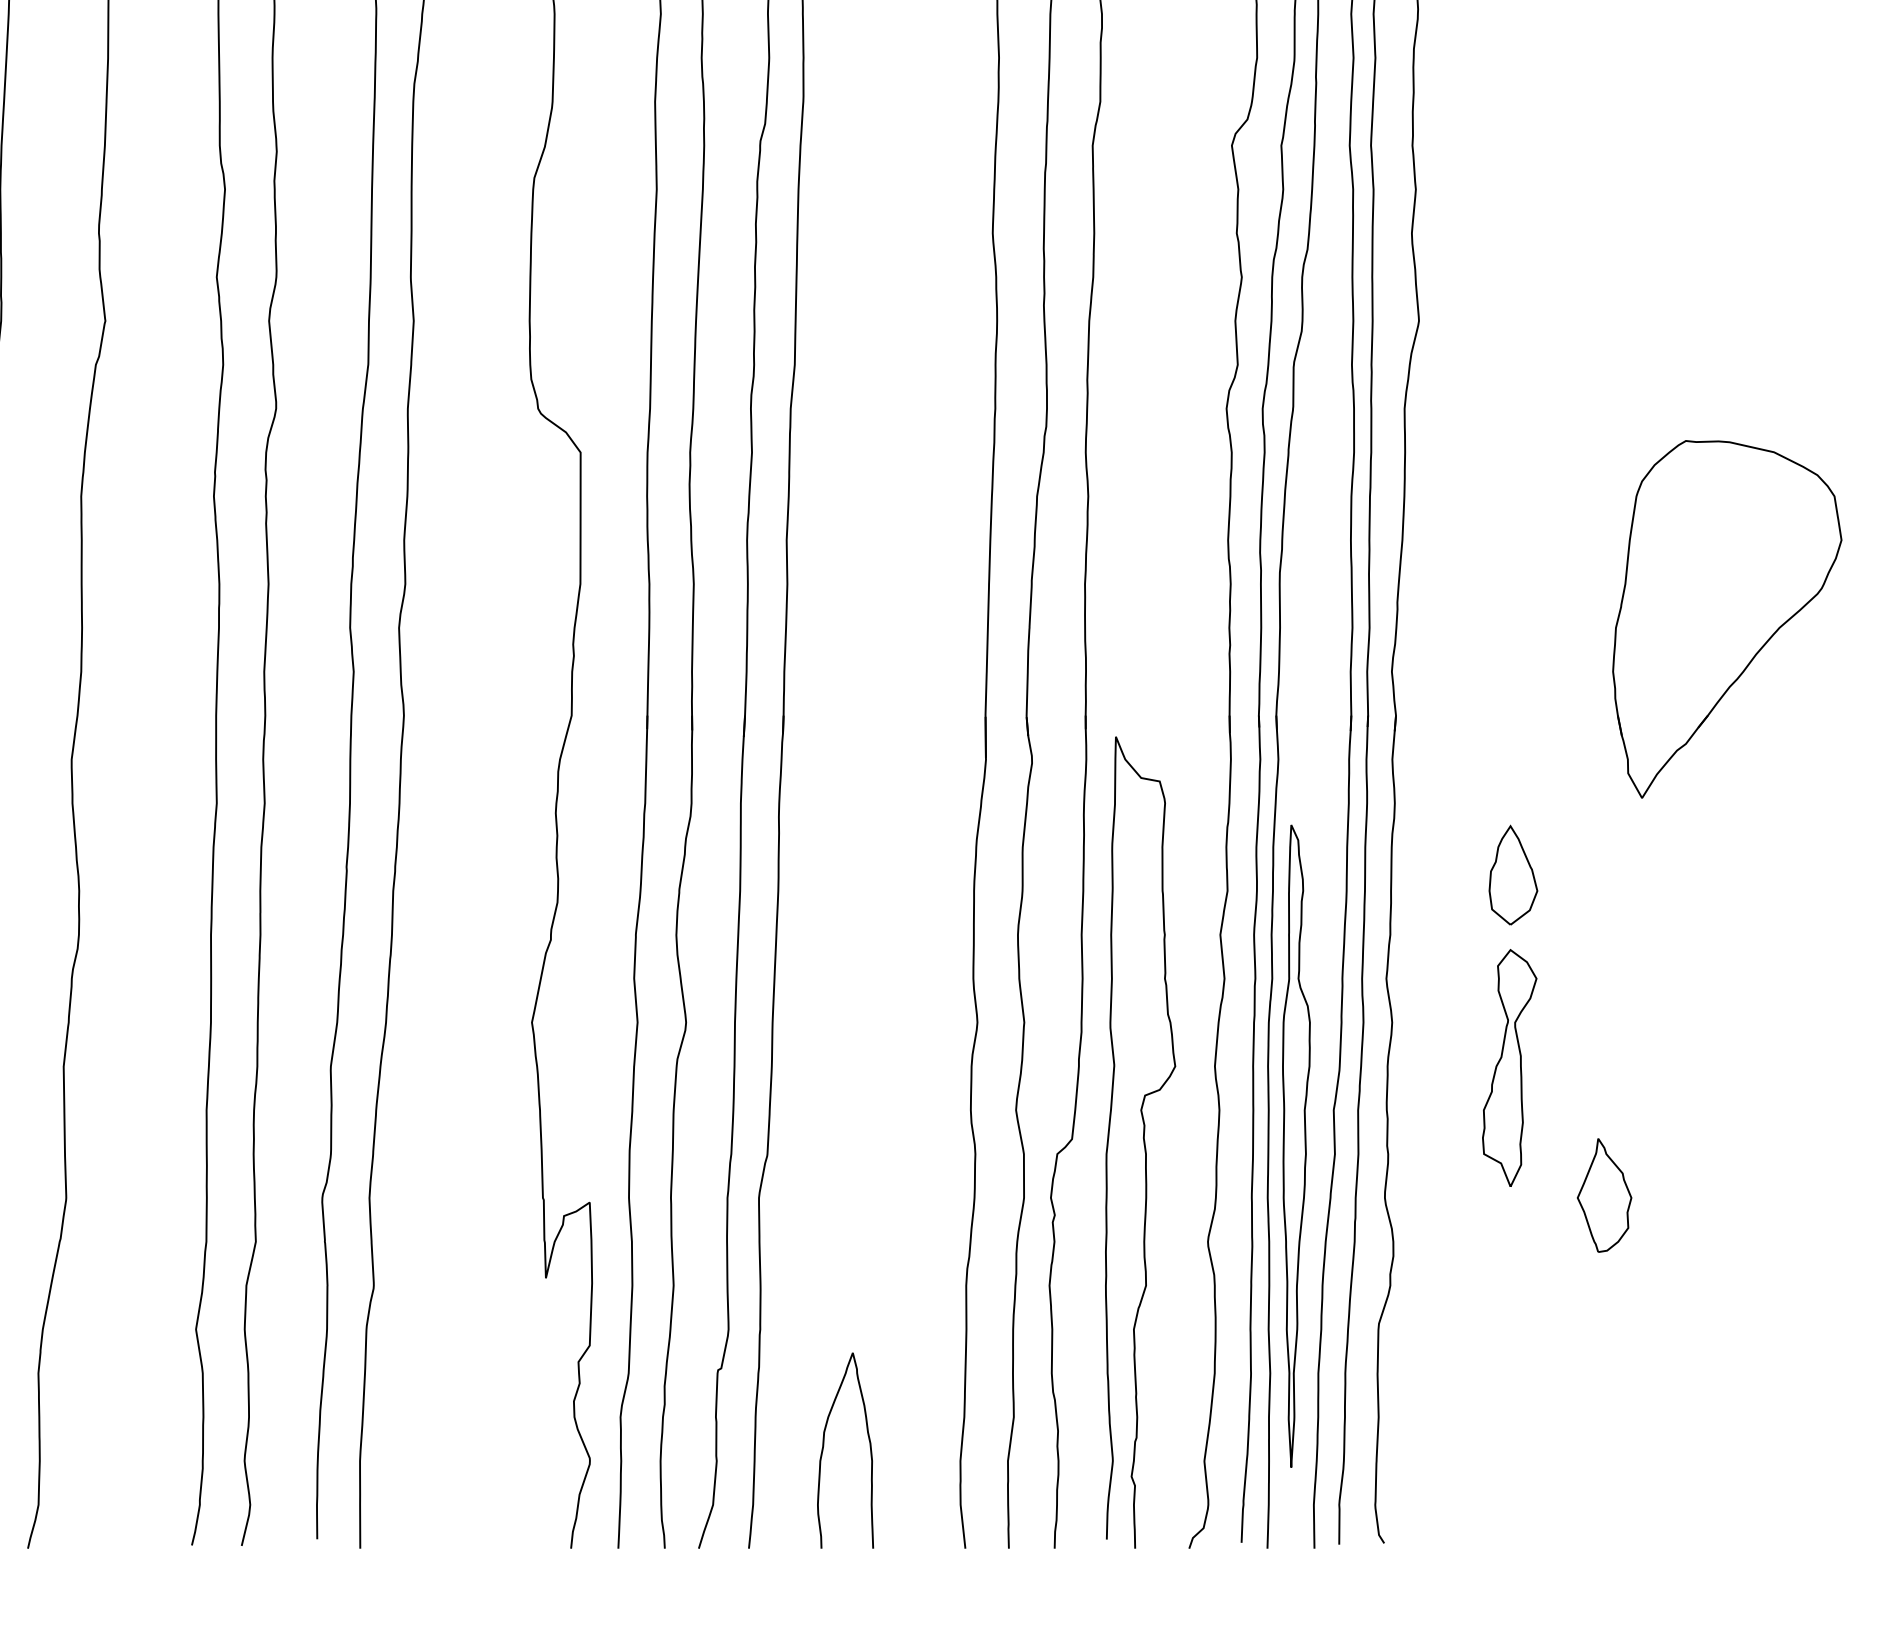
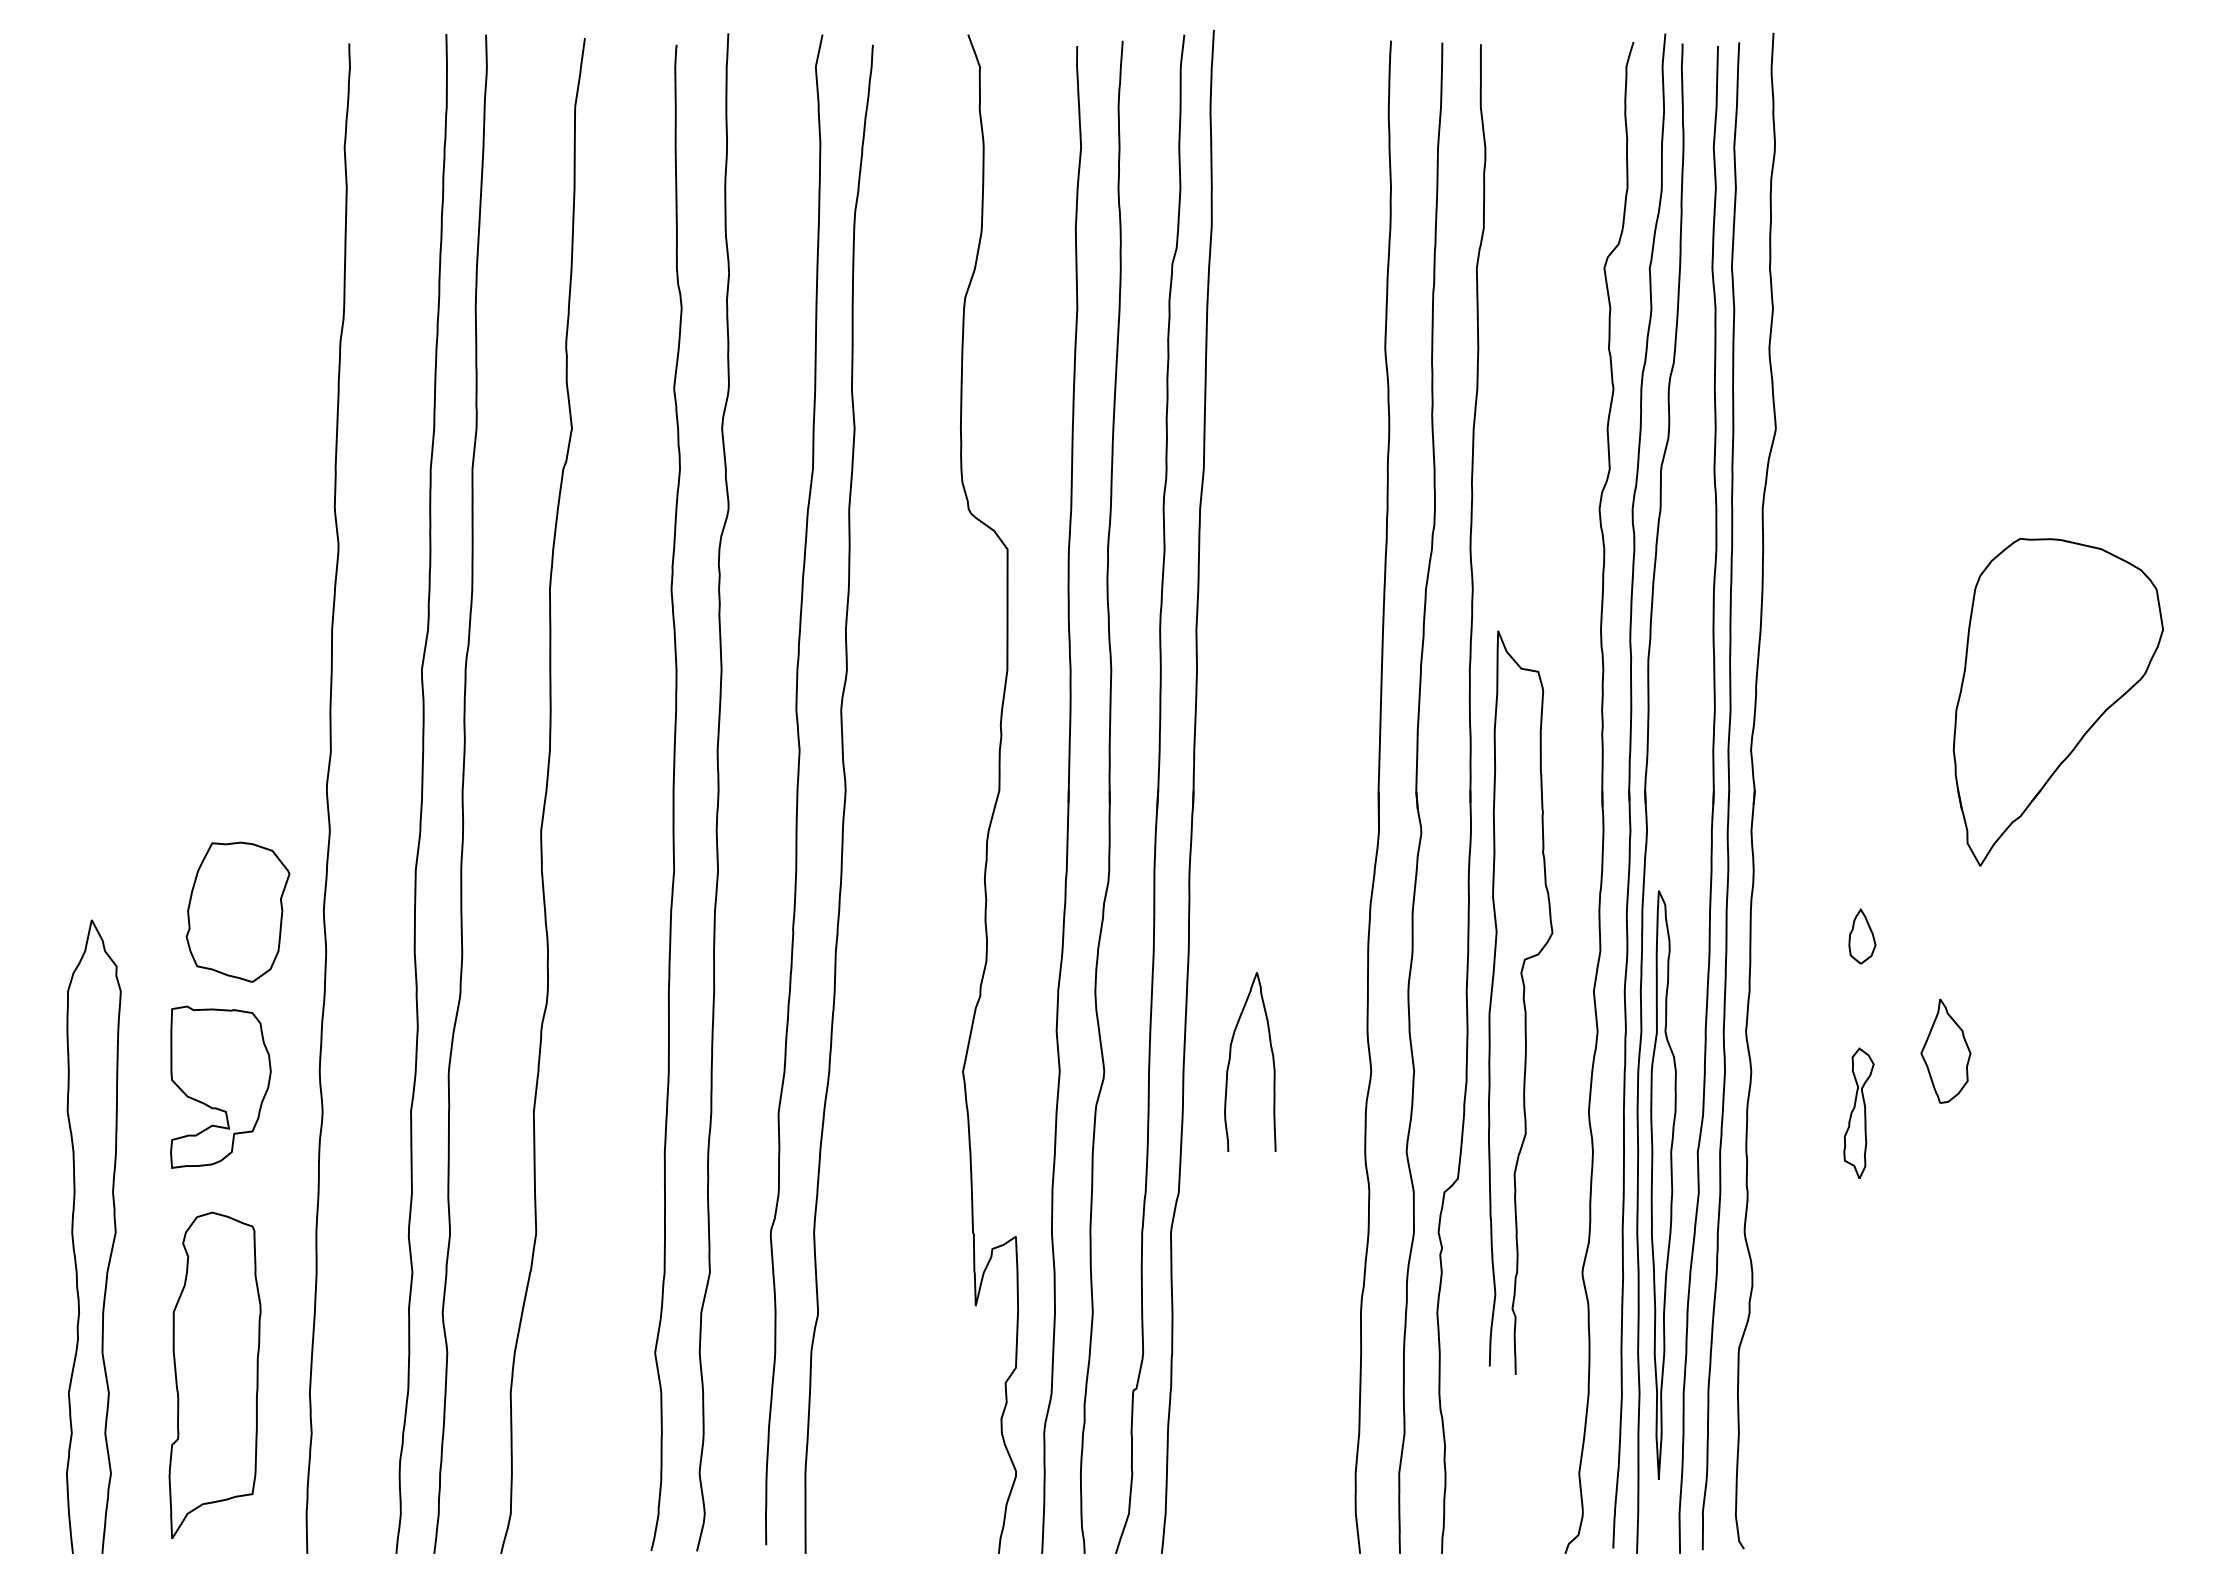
part: (1513, 874) -> (1862, 936), size x0.6
part: (1509, 1068) -> (1858, 1113), size x0.6
curve: (1143, 1142) -> (1523, 1002), moved
part: (1604, 1194) -> (1945, 1050), moved
curve: (823, 1450) -> (1230, 1061), moved

